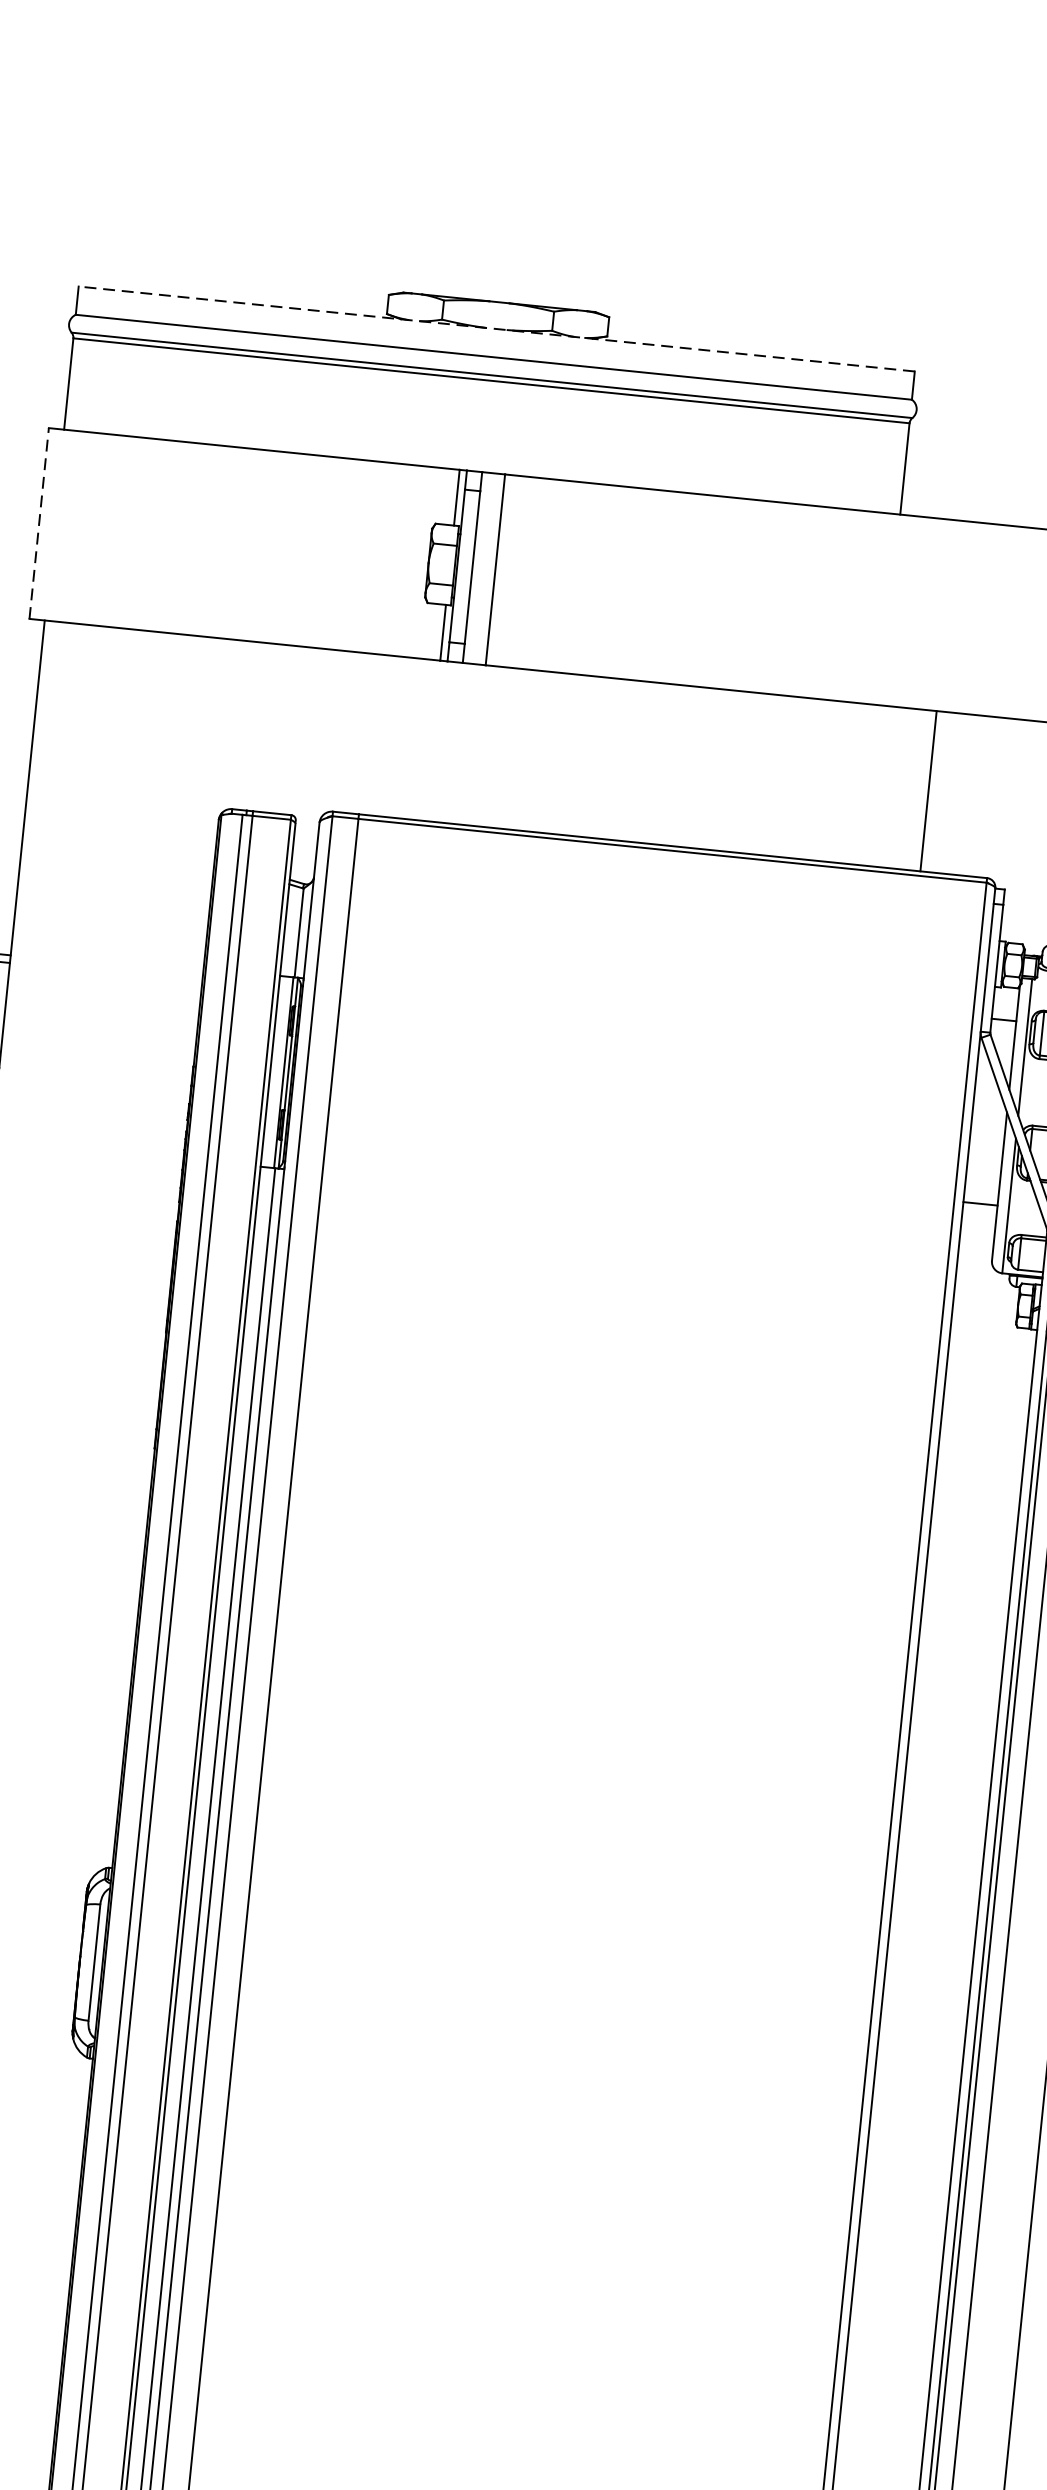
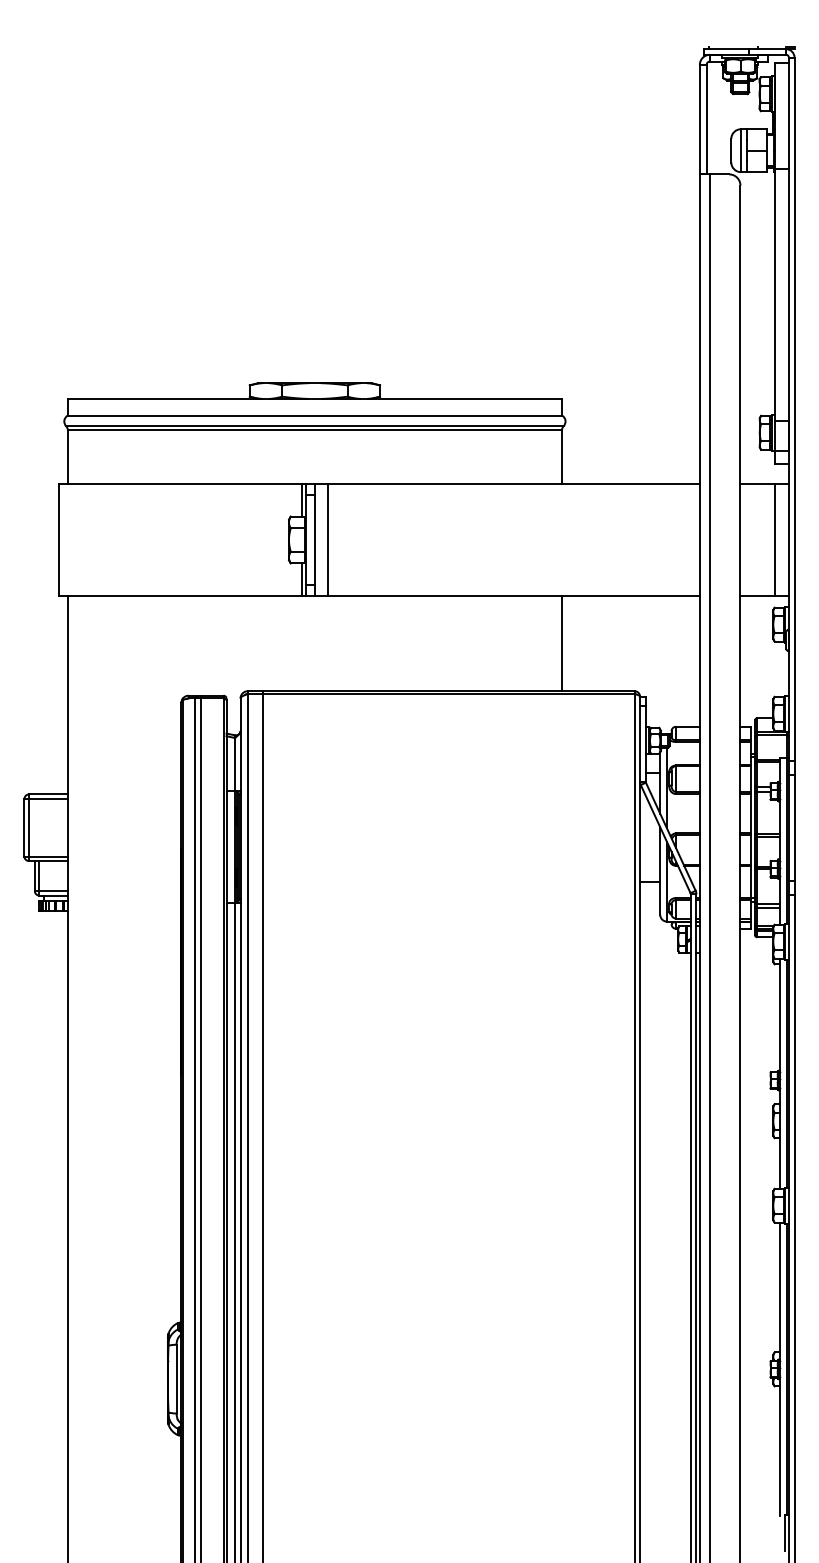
line: (496, 328) -> (314, 398), dashed -> solid
line: (38, 522) -> (58, 539), dashed -> solid
line: (929, 790) -> (562, 643), moved

